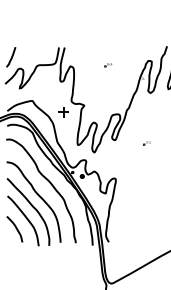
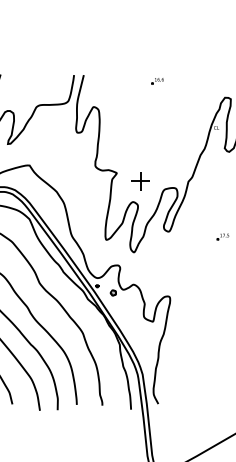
part: (108, 65) -> (157, 81), moved
part: (63, 112) -> (140, 181), moved

